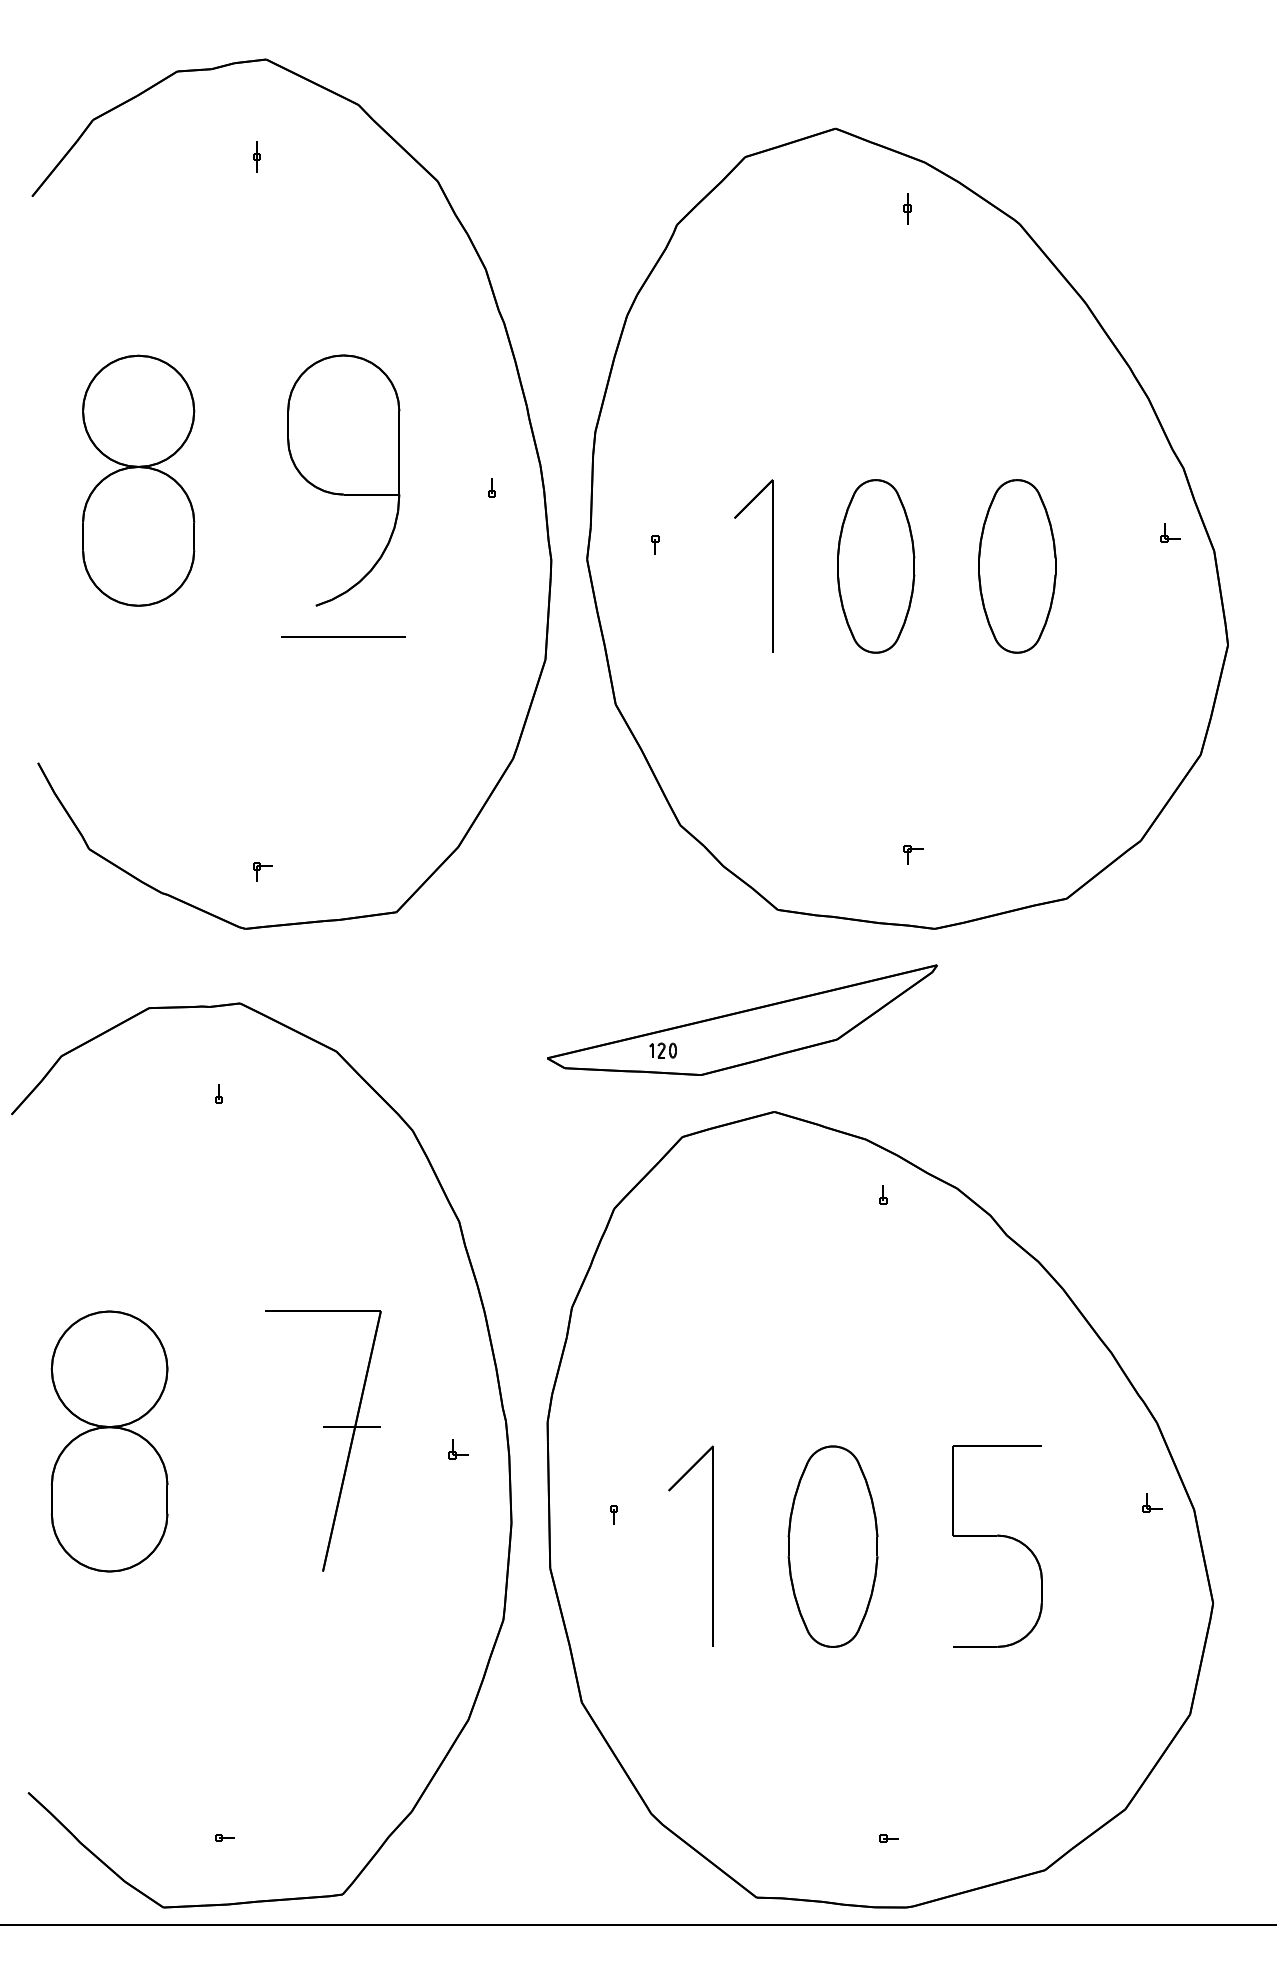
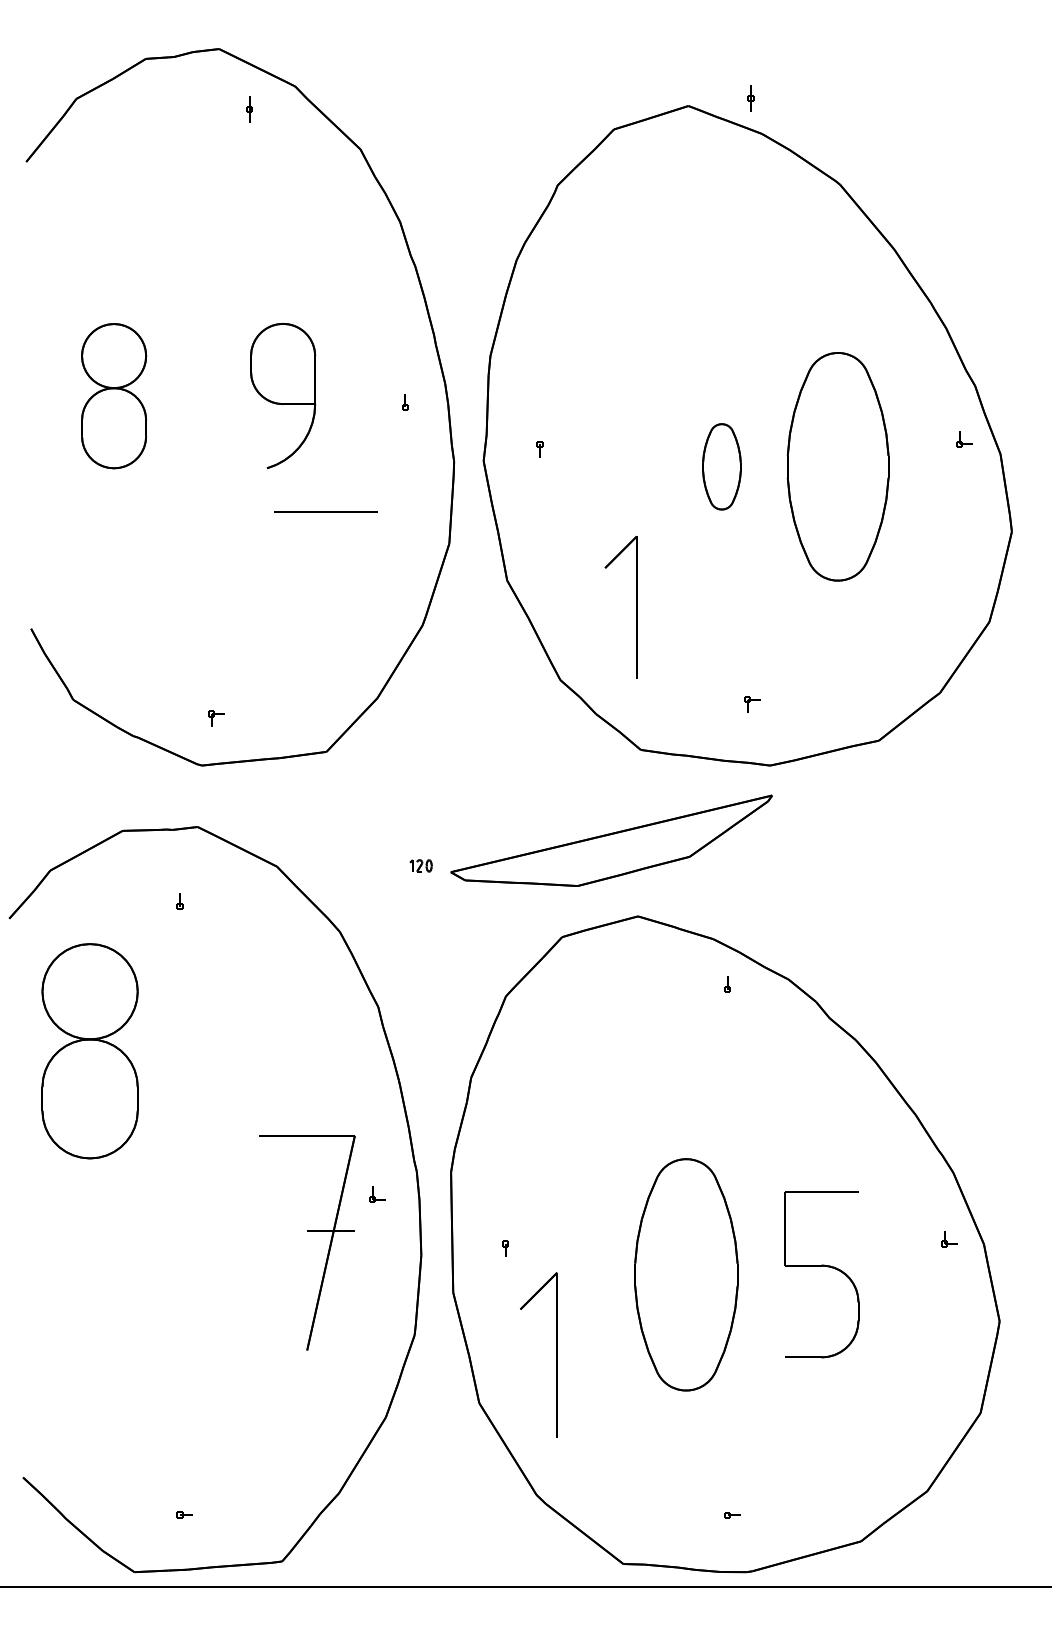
part: (256, 156) -> (249, 109), moved
part: (907, 208) -> (751, 98), moved
part: (138, 480) -> (113, 396), size x0.7
part: (343, 480) -> (282, 396), size x0.7
part: (772, 565) -> (636, 607), moved
part: (876, 566) -> (722, 466), size x0.6
part: (1017, 566) -> (838, 466), size x1.6
line: (343, 636) -> (325, 511), moved
part: (662, 1050) -> (420, 865), moved
part: (323, 1427) -> (307, 1231), moved
part: (109, 1441) -> (89, 1051), moved
part: (712, 1545) -> (556, 1354), moved
part: (832, 1546) -> (685, 1274), size x1.4

